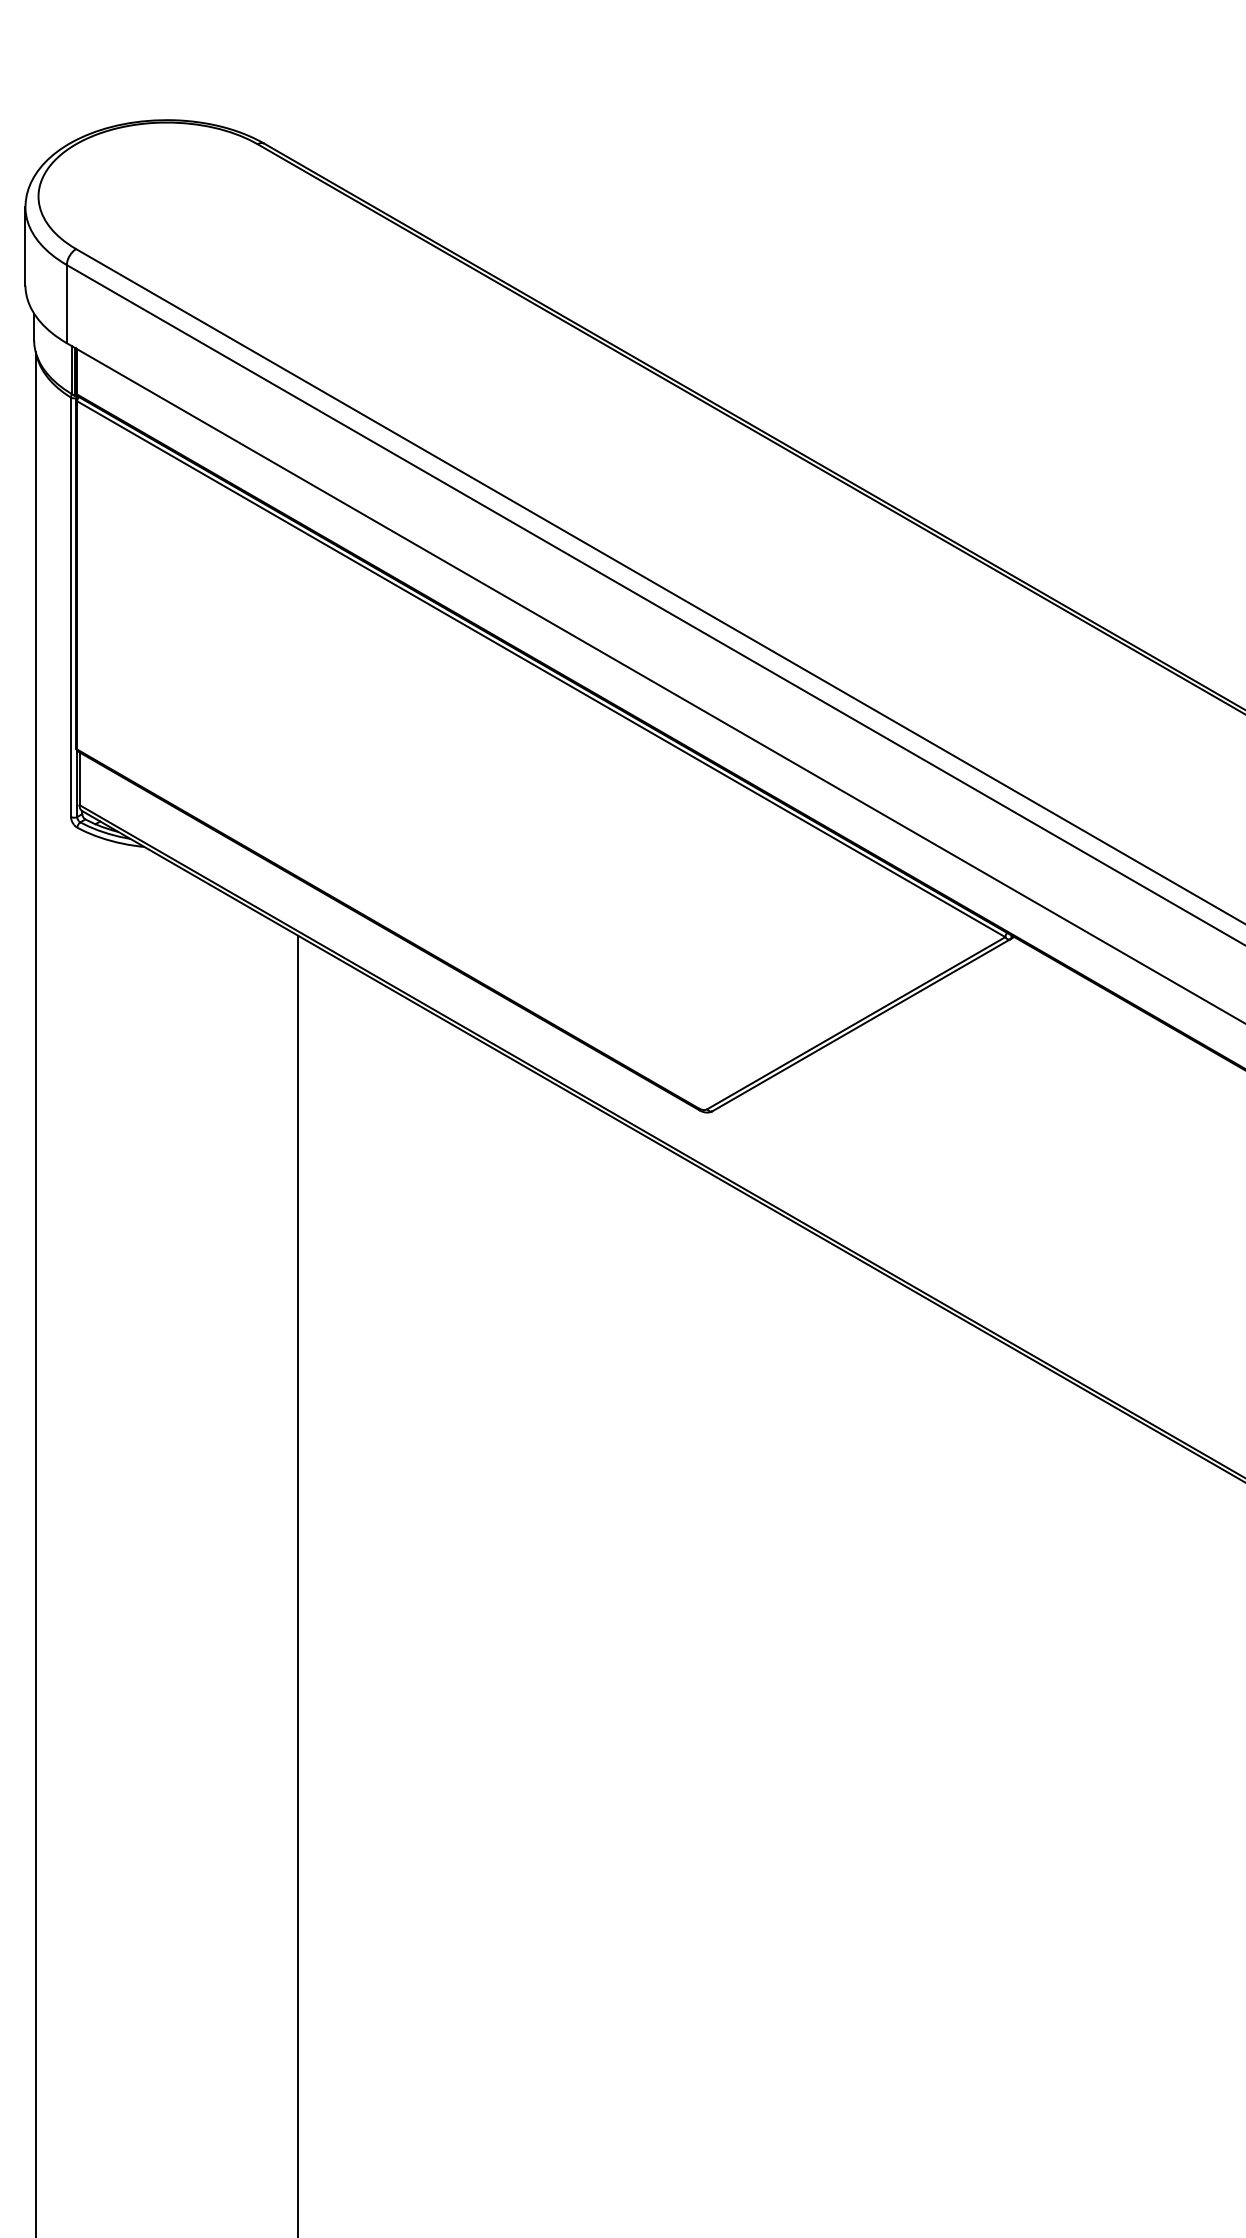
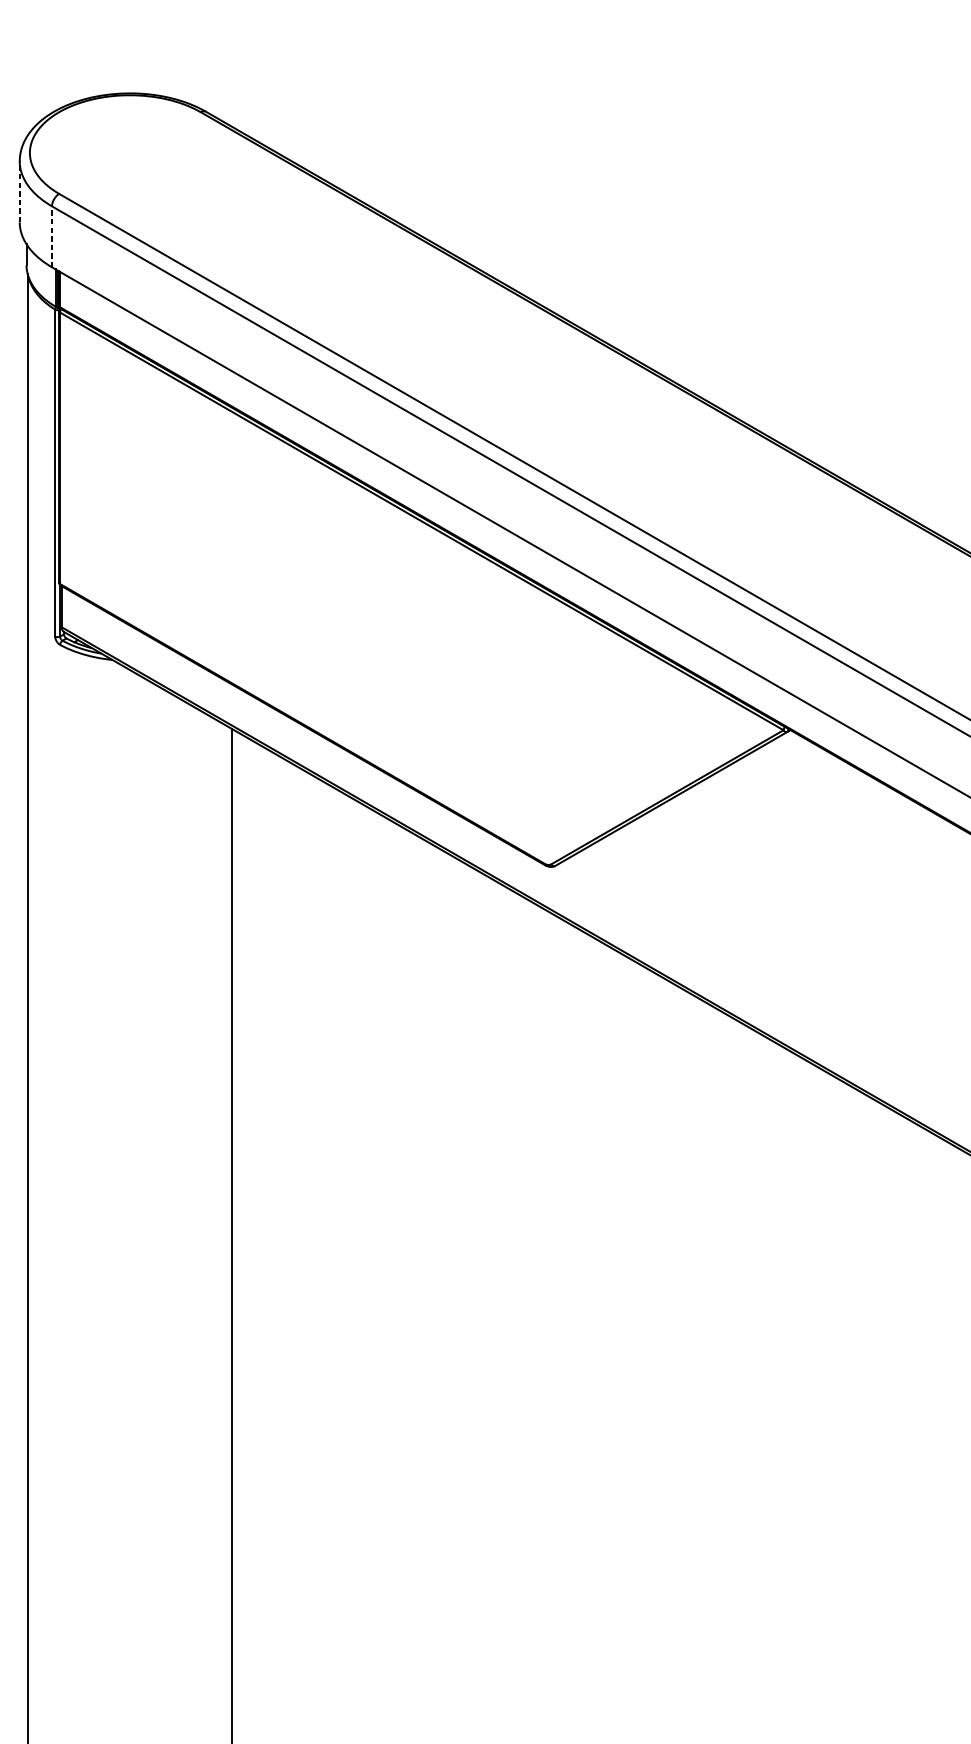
line: (25, 245) -> (19, 191), solid -> dashed
line: (66, 303) -> (51, 236), solid -> dashed

